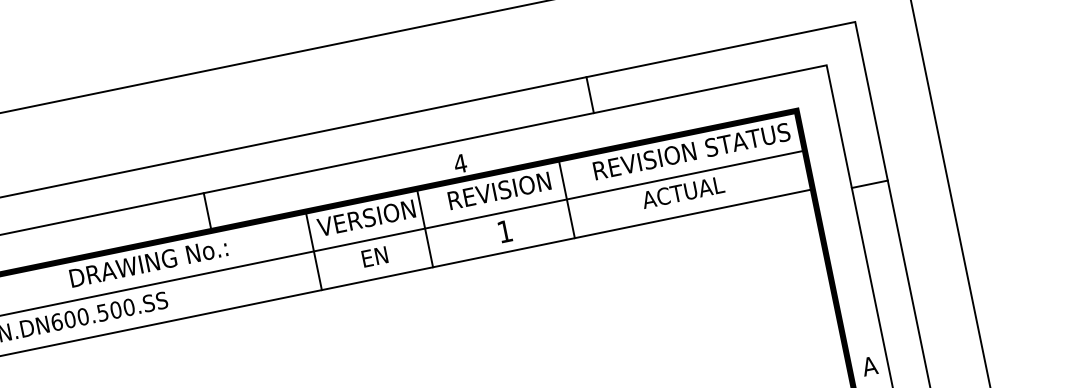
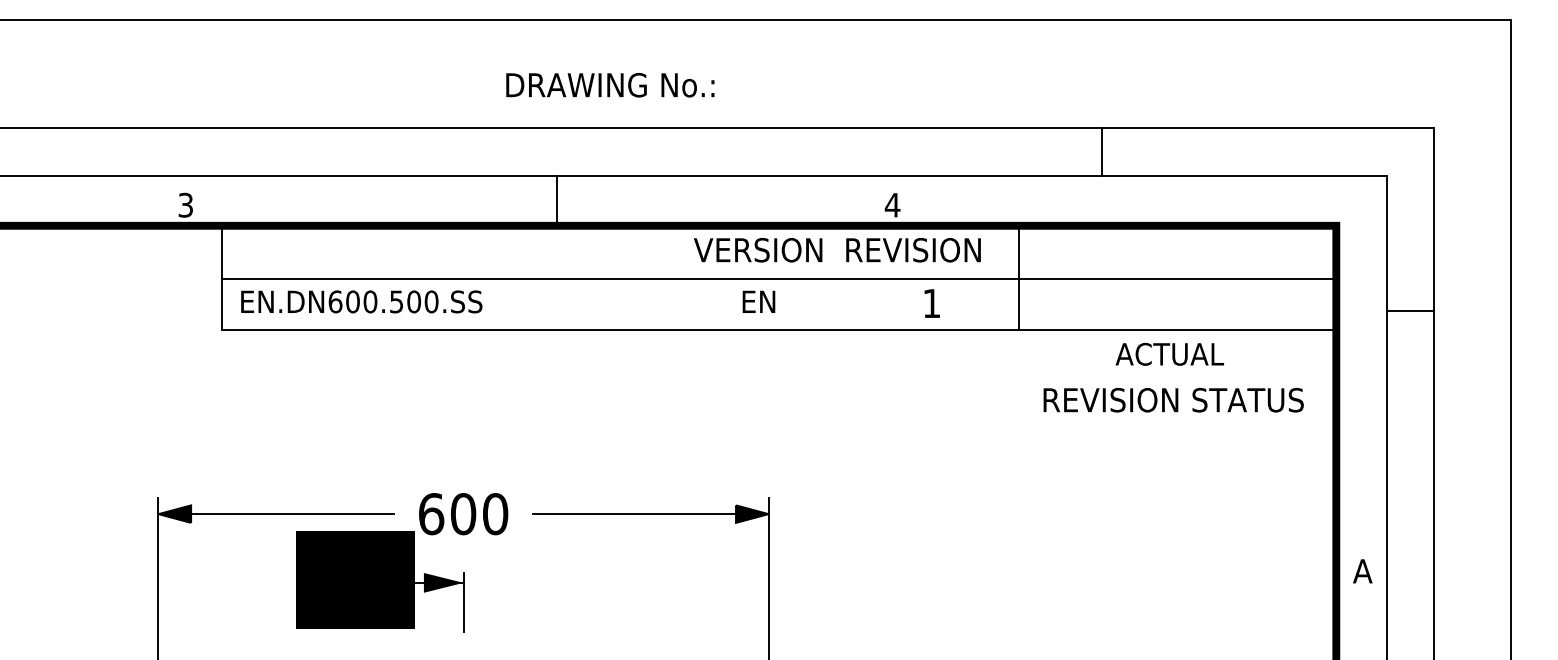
line: (590, 95) -> (1101, 151), moved
text: (691, 151) -> (1173, 400), moved
line: (869, 184) -> (1410, 310), moved
text: (499, 191) -> (913, 250), moved
text: (682, 191) -> (1169, 353), moved
line: (424, 227) -> (830, 277), removed
line: (313, 250) -> (682, 277), removed
text: (148, 263) -> (610, 85), moved

